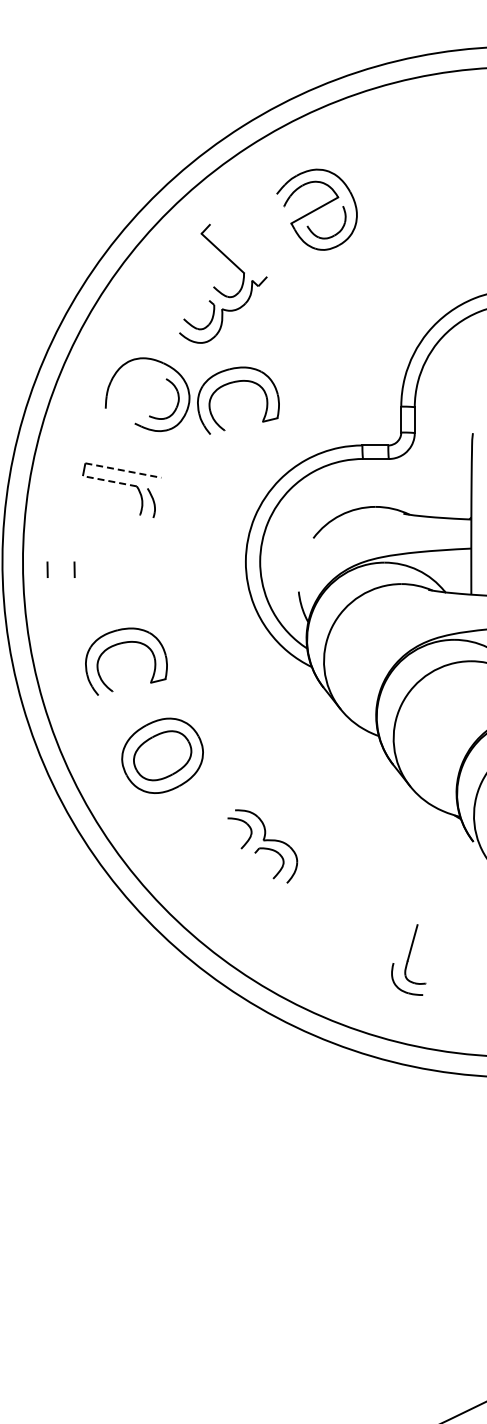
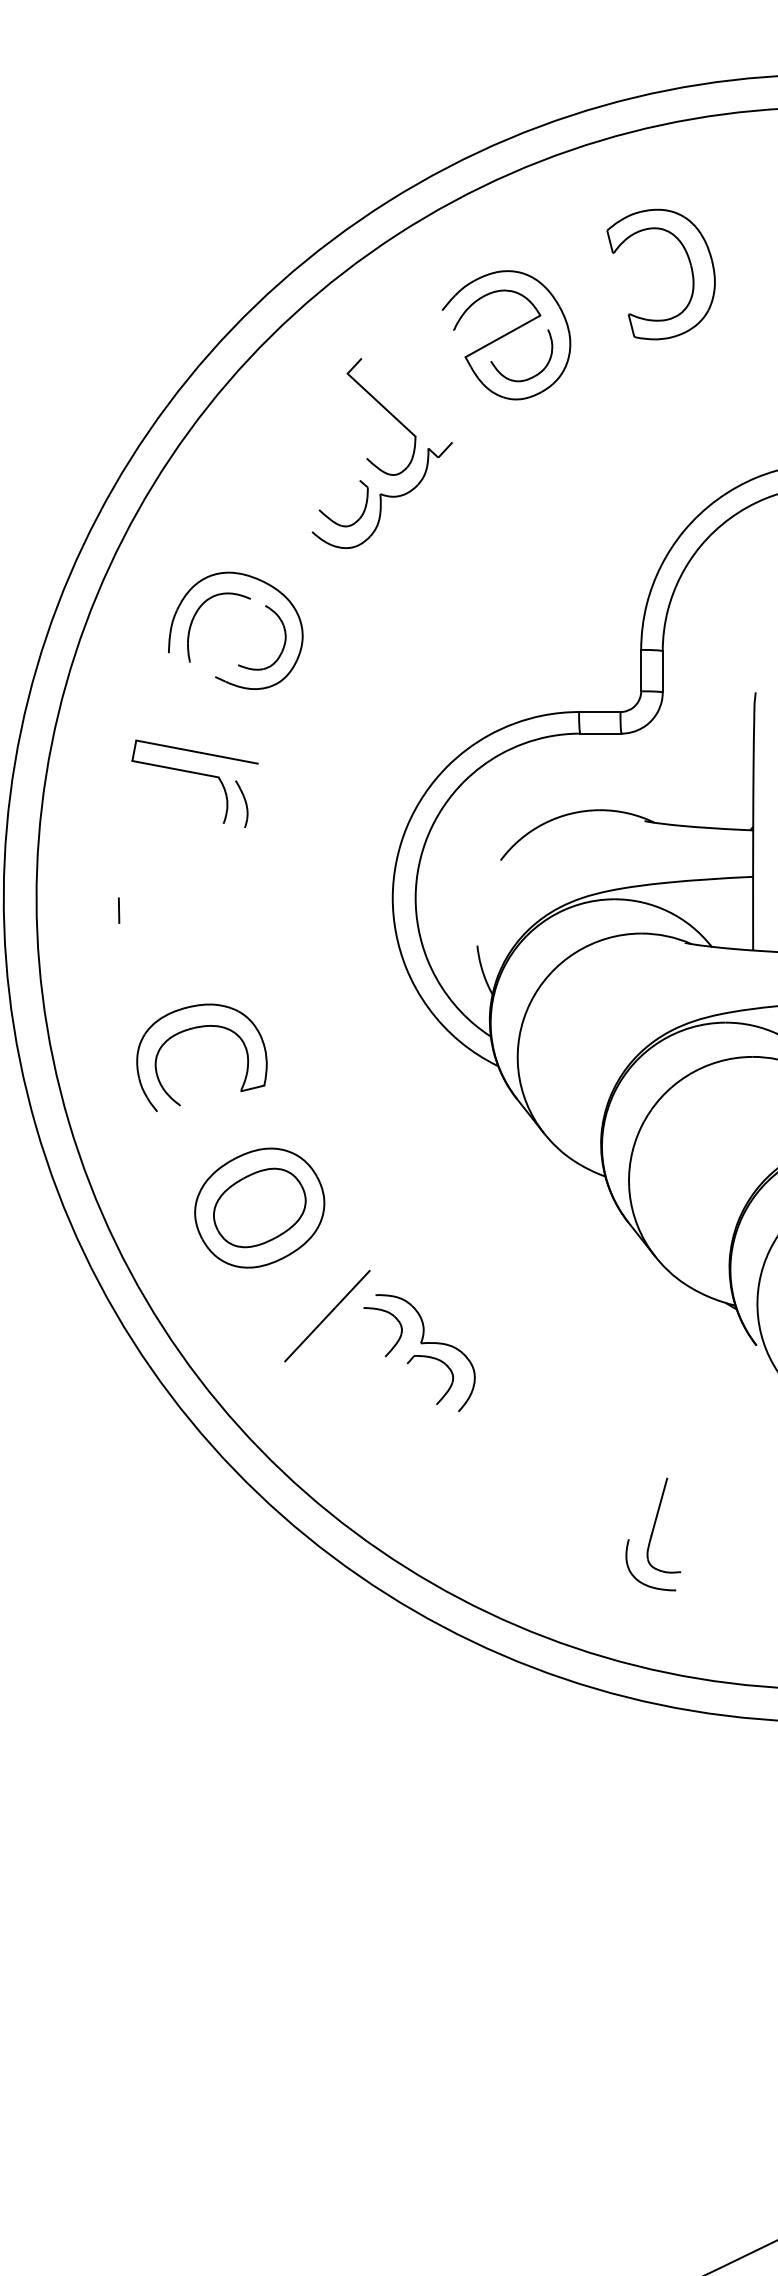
part: (431, 167) -> (689, 267), added
part: (218, 289) -> (374, 462), moved
part: (233, 383) -> (373, 612), removed
part: (122, 386) -> (195, 617), added
line: (123, 470) -> (197, 752), dashed -> solid
line: (109, 481) -> (174, 769), dashed -> solid
line: (47, 569) -> (75, 910), removed
line: (204, 823) -> (326, 1316), added

